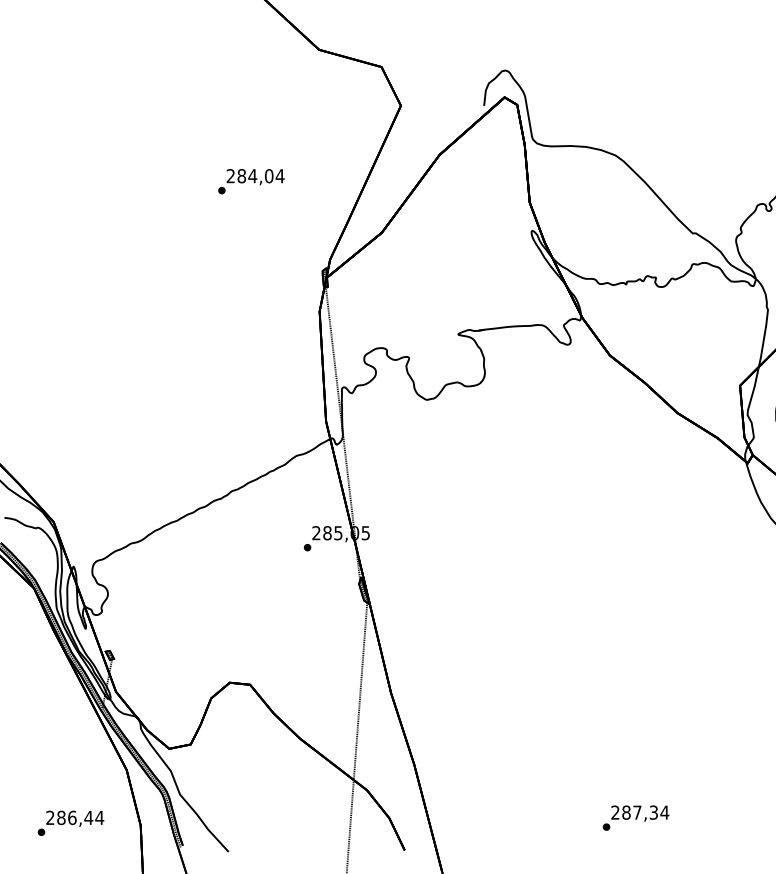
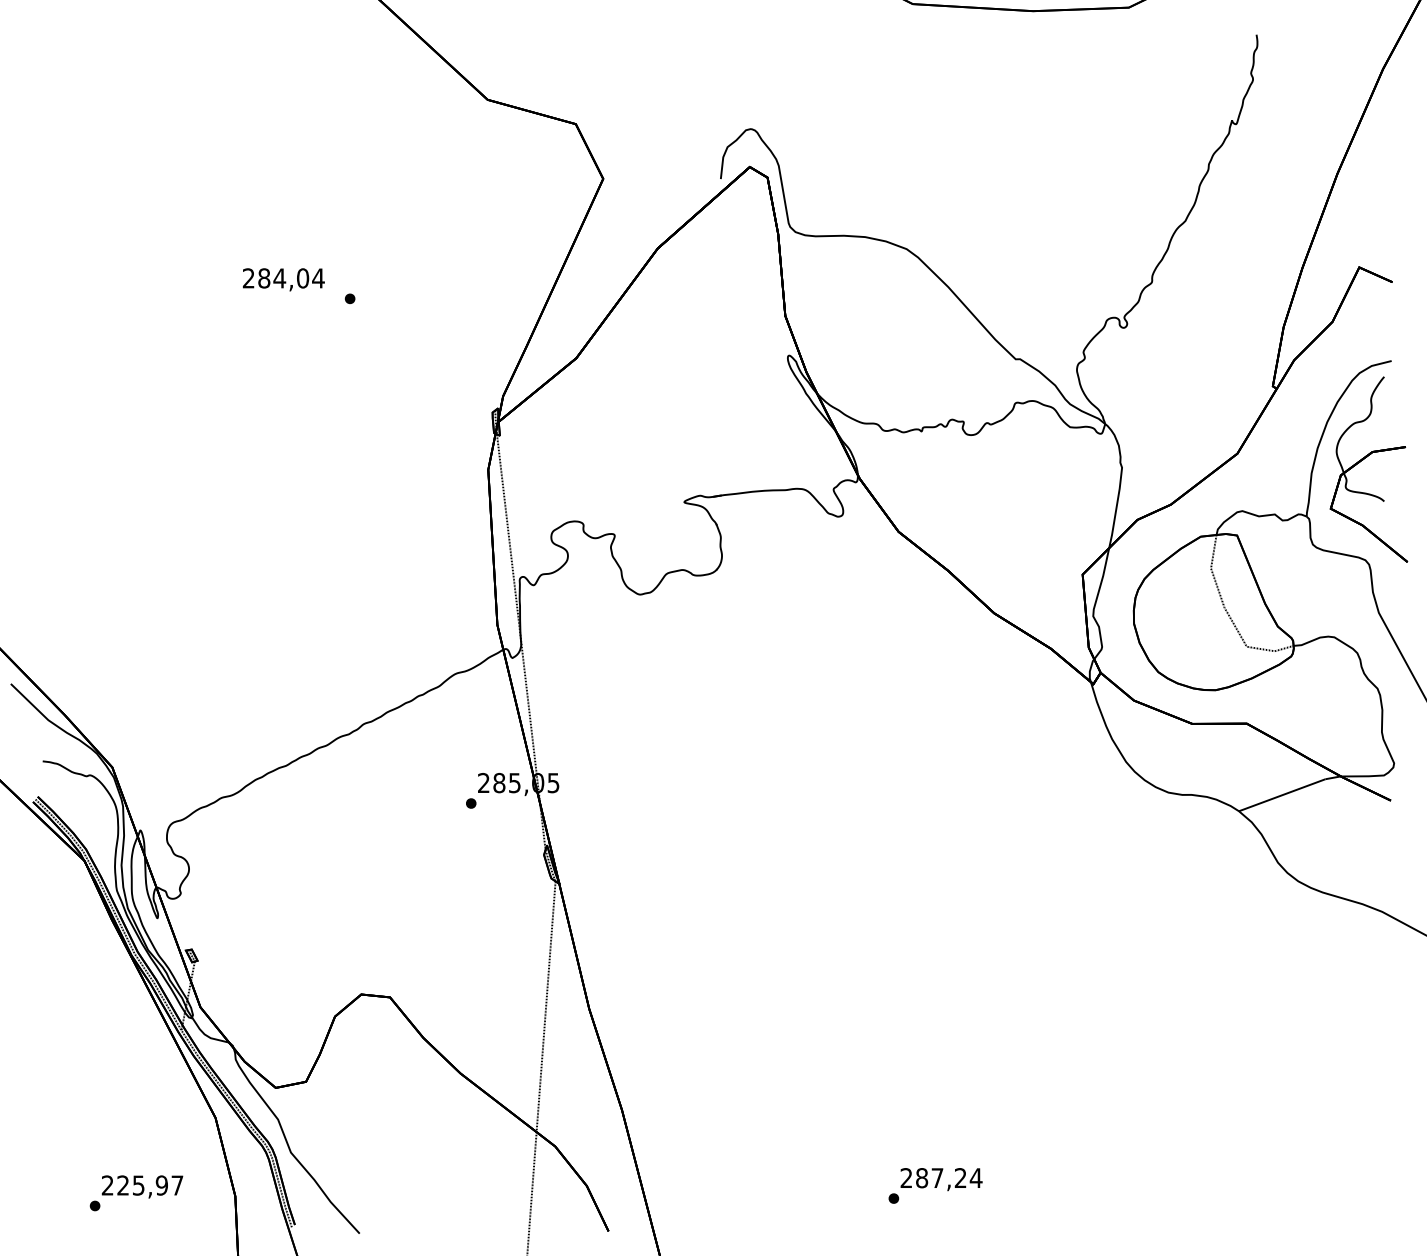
text: (255, 176) -> (283, 279), moved
text: (653, 812) -> (960, 1178), 287,34 -> 287,24
text: (80, 817) -> (150, 1185), 286,44 -> 225,97

